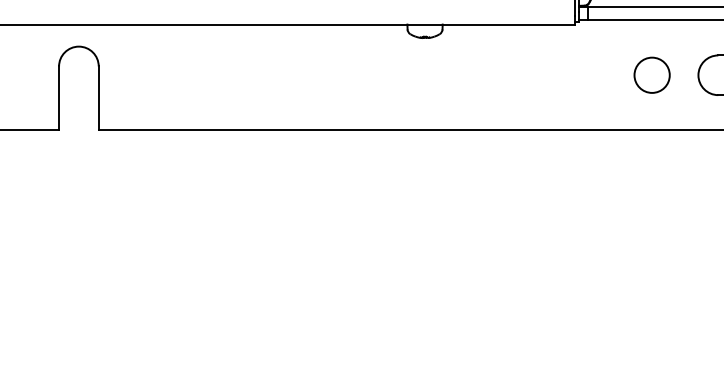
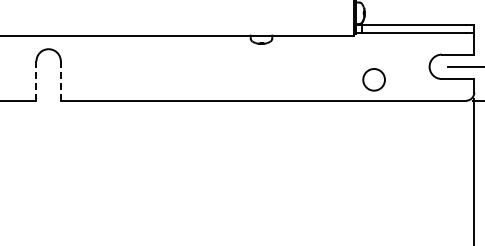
circle: (651, 74) -> (373, 79), moved
line: (59, 99) -> (36, 81), solid -> dashed
line: (98, 99) -> (60, 81), solid -> dashed

